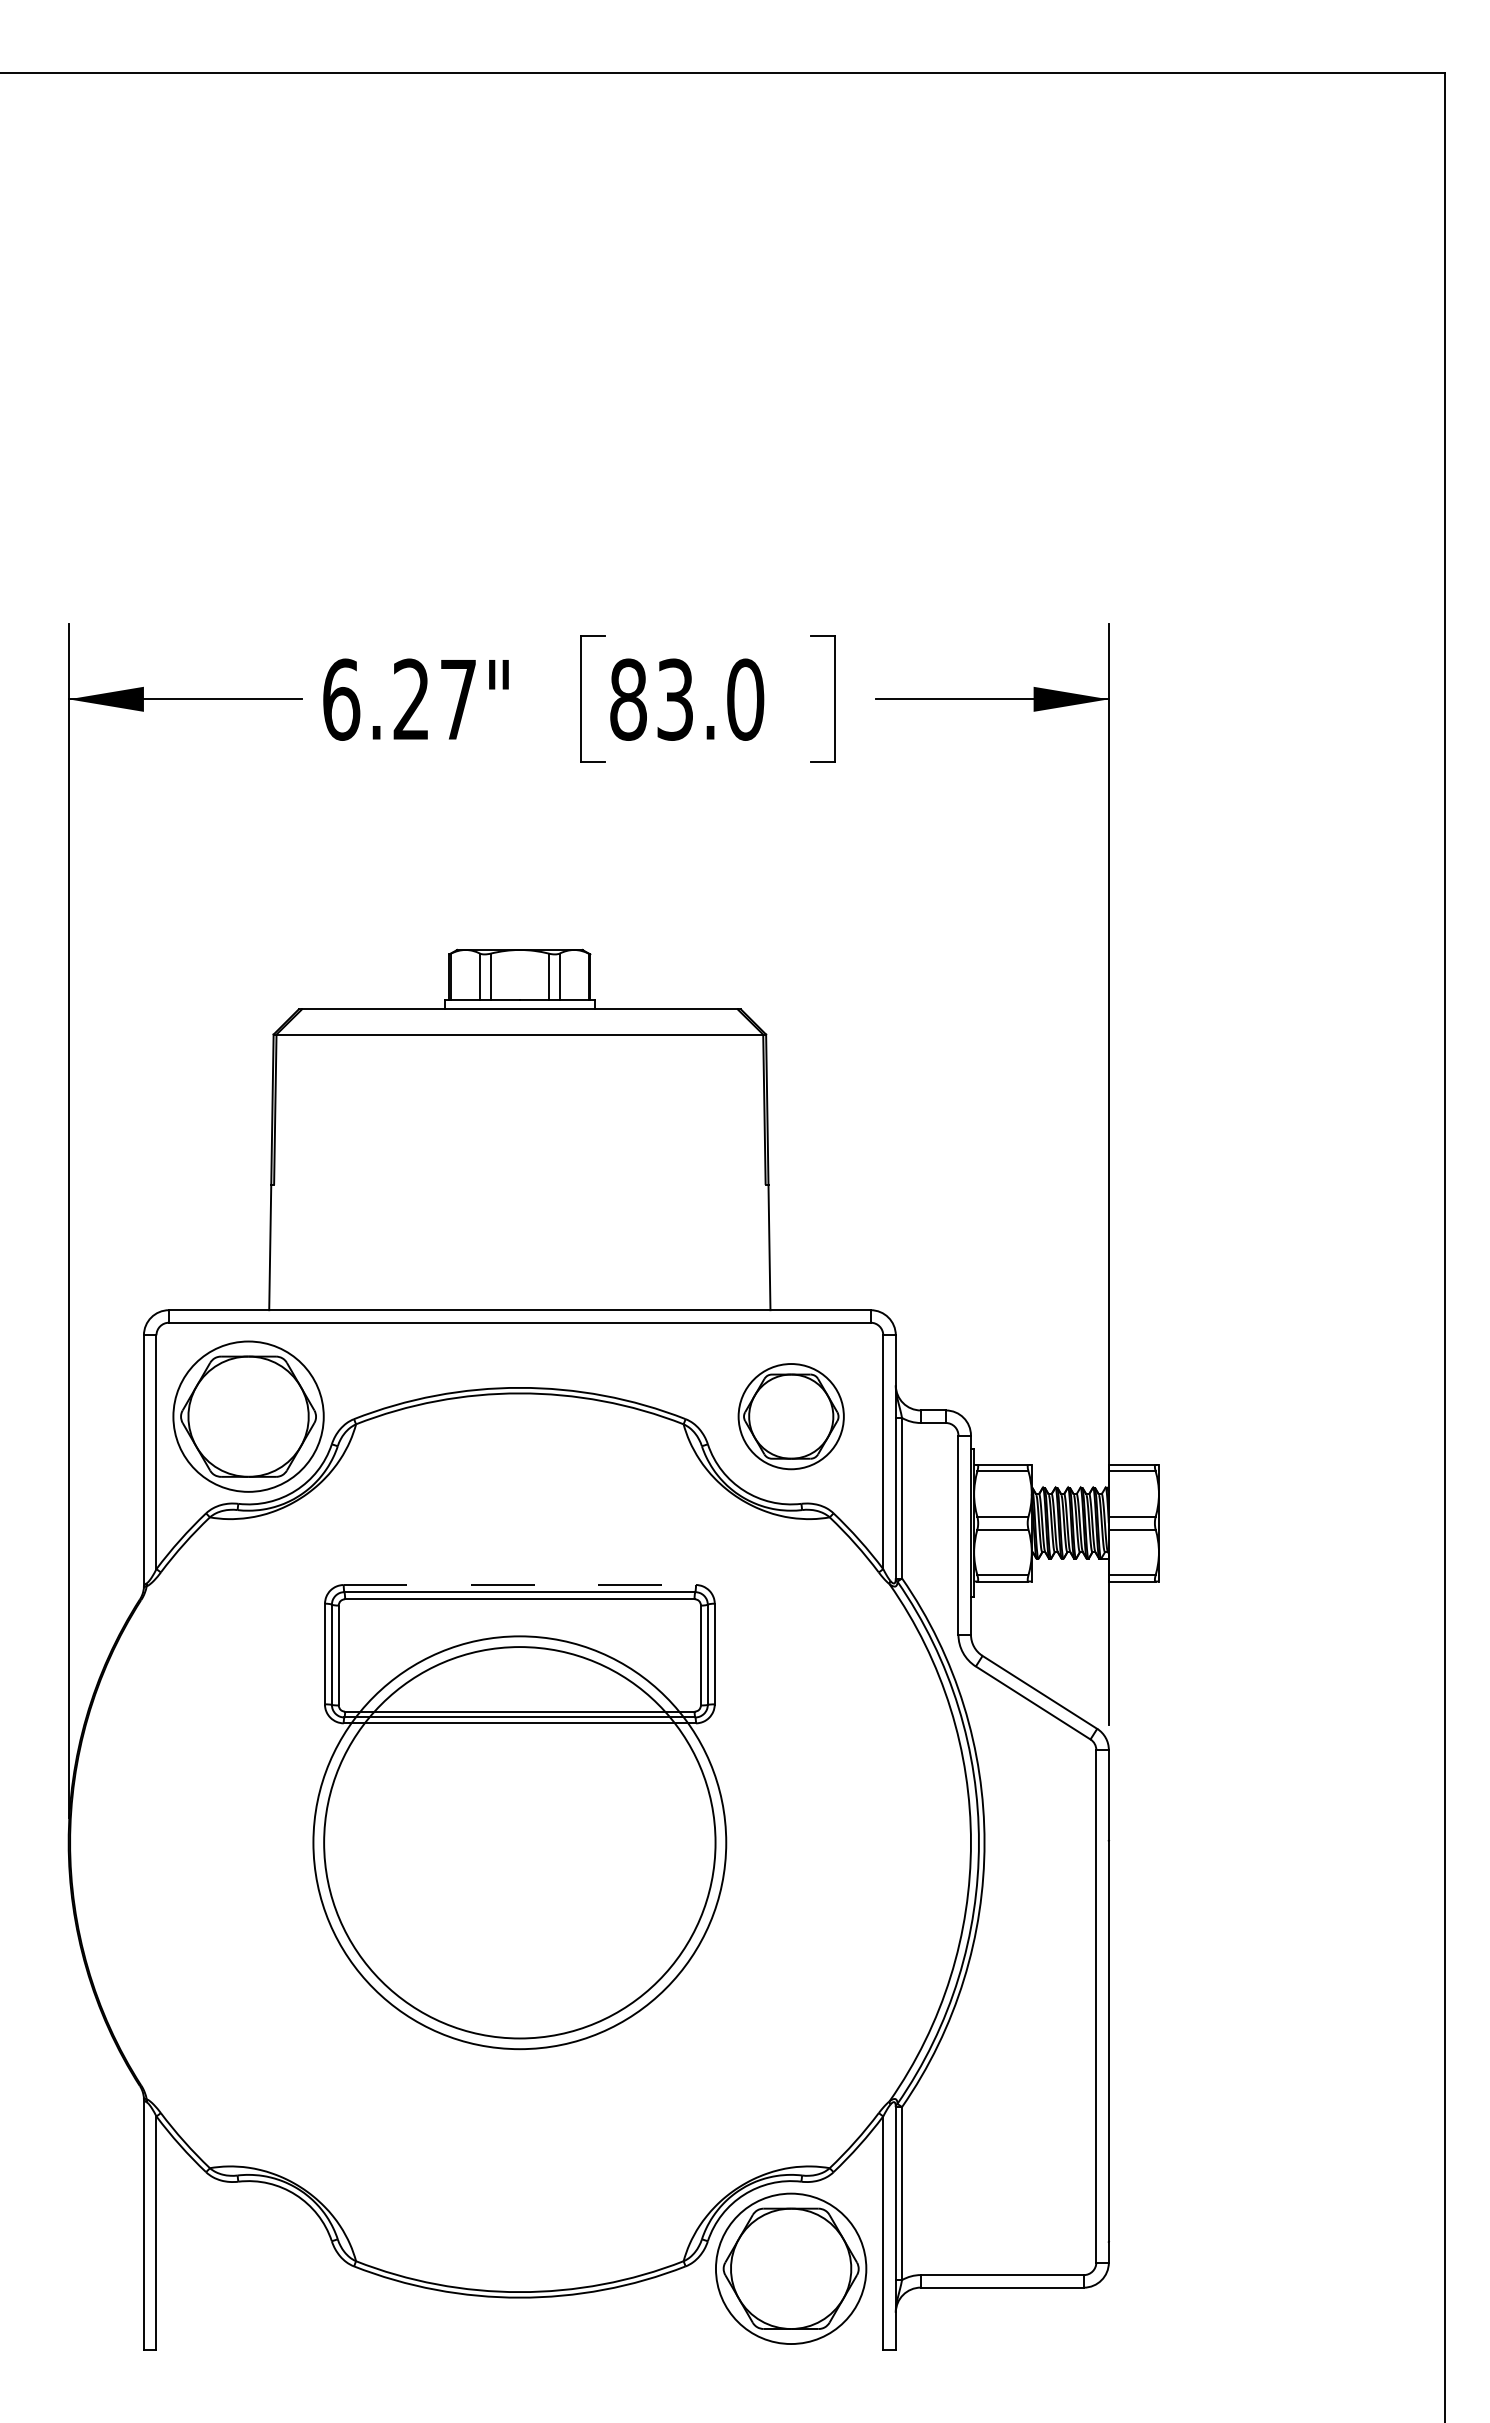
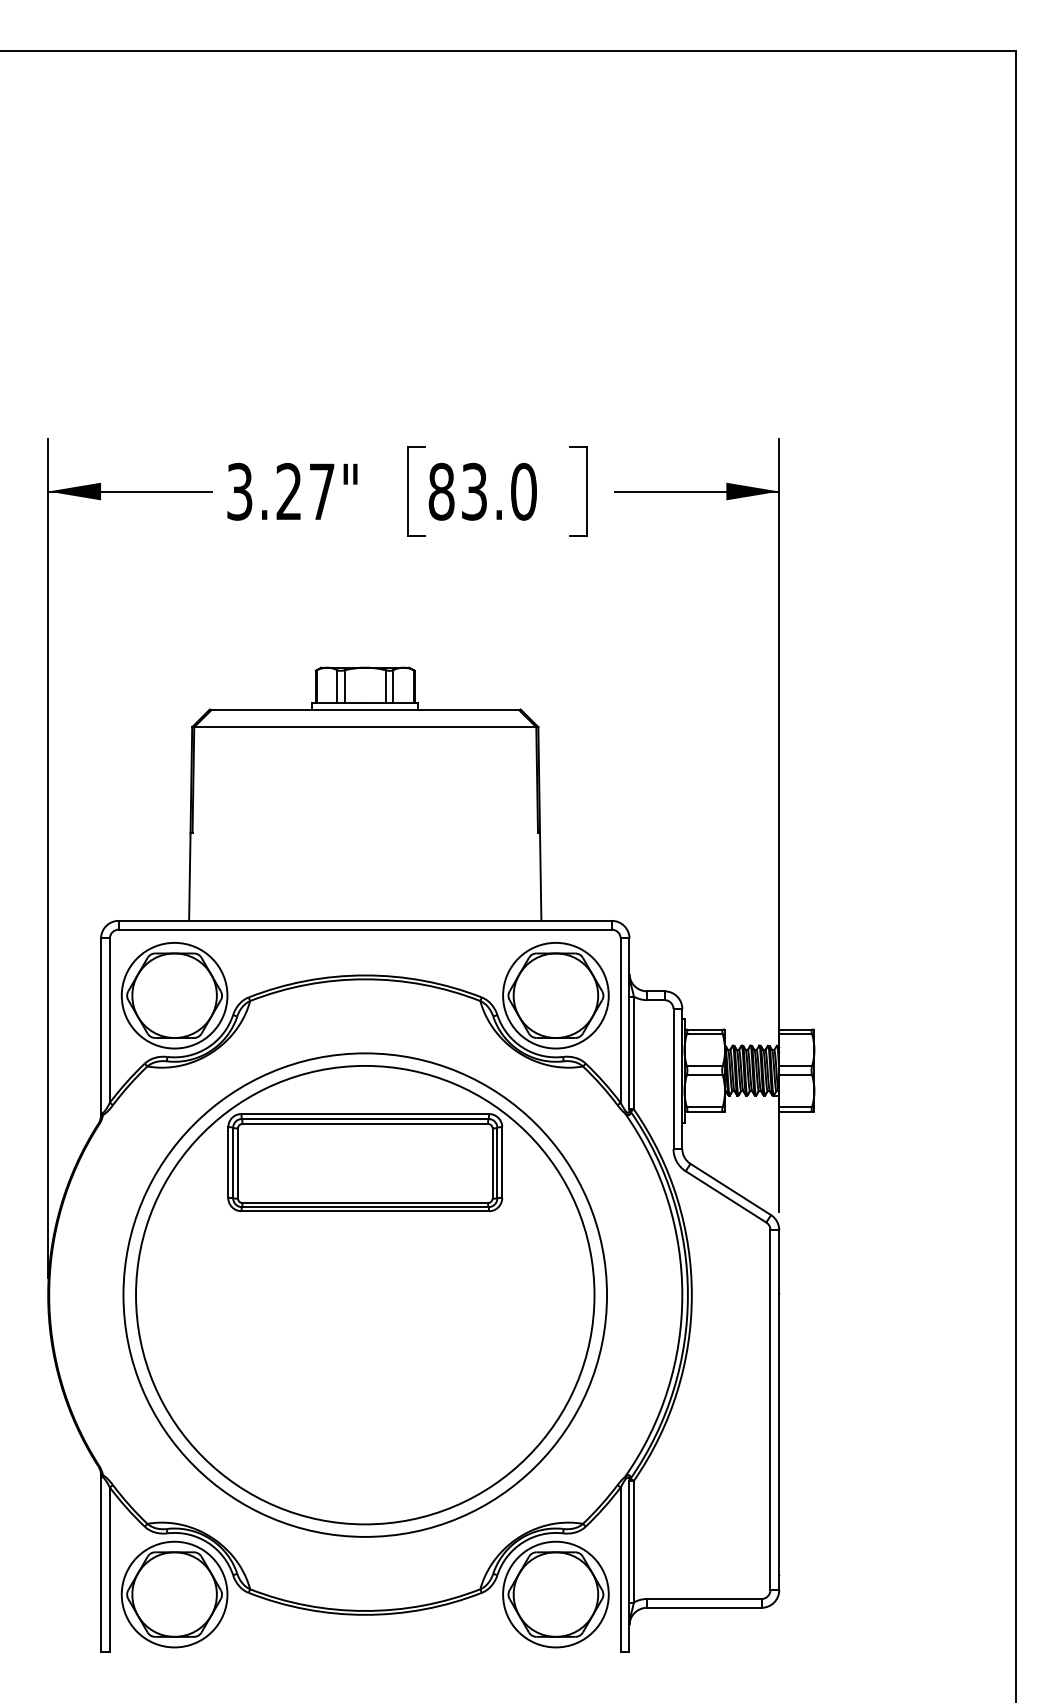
text: (341, 699) -> (239, 491), 6.27" -> 3.27"
part: (791, 1416) -> (556, 995), size x1.43
line: (520, 1585) -> (365, 1114), dashed -> solid
circle: (519, 1842) -> (365, 1294), size x1.67
circle: (519, 1842) -> (365, 1294), size x1.67
part: (248, 2268) -> (174, 1594), added

